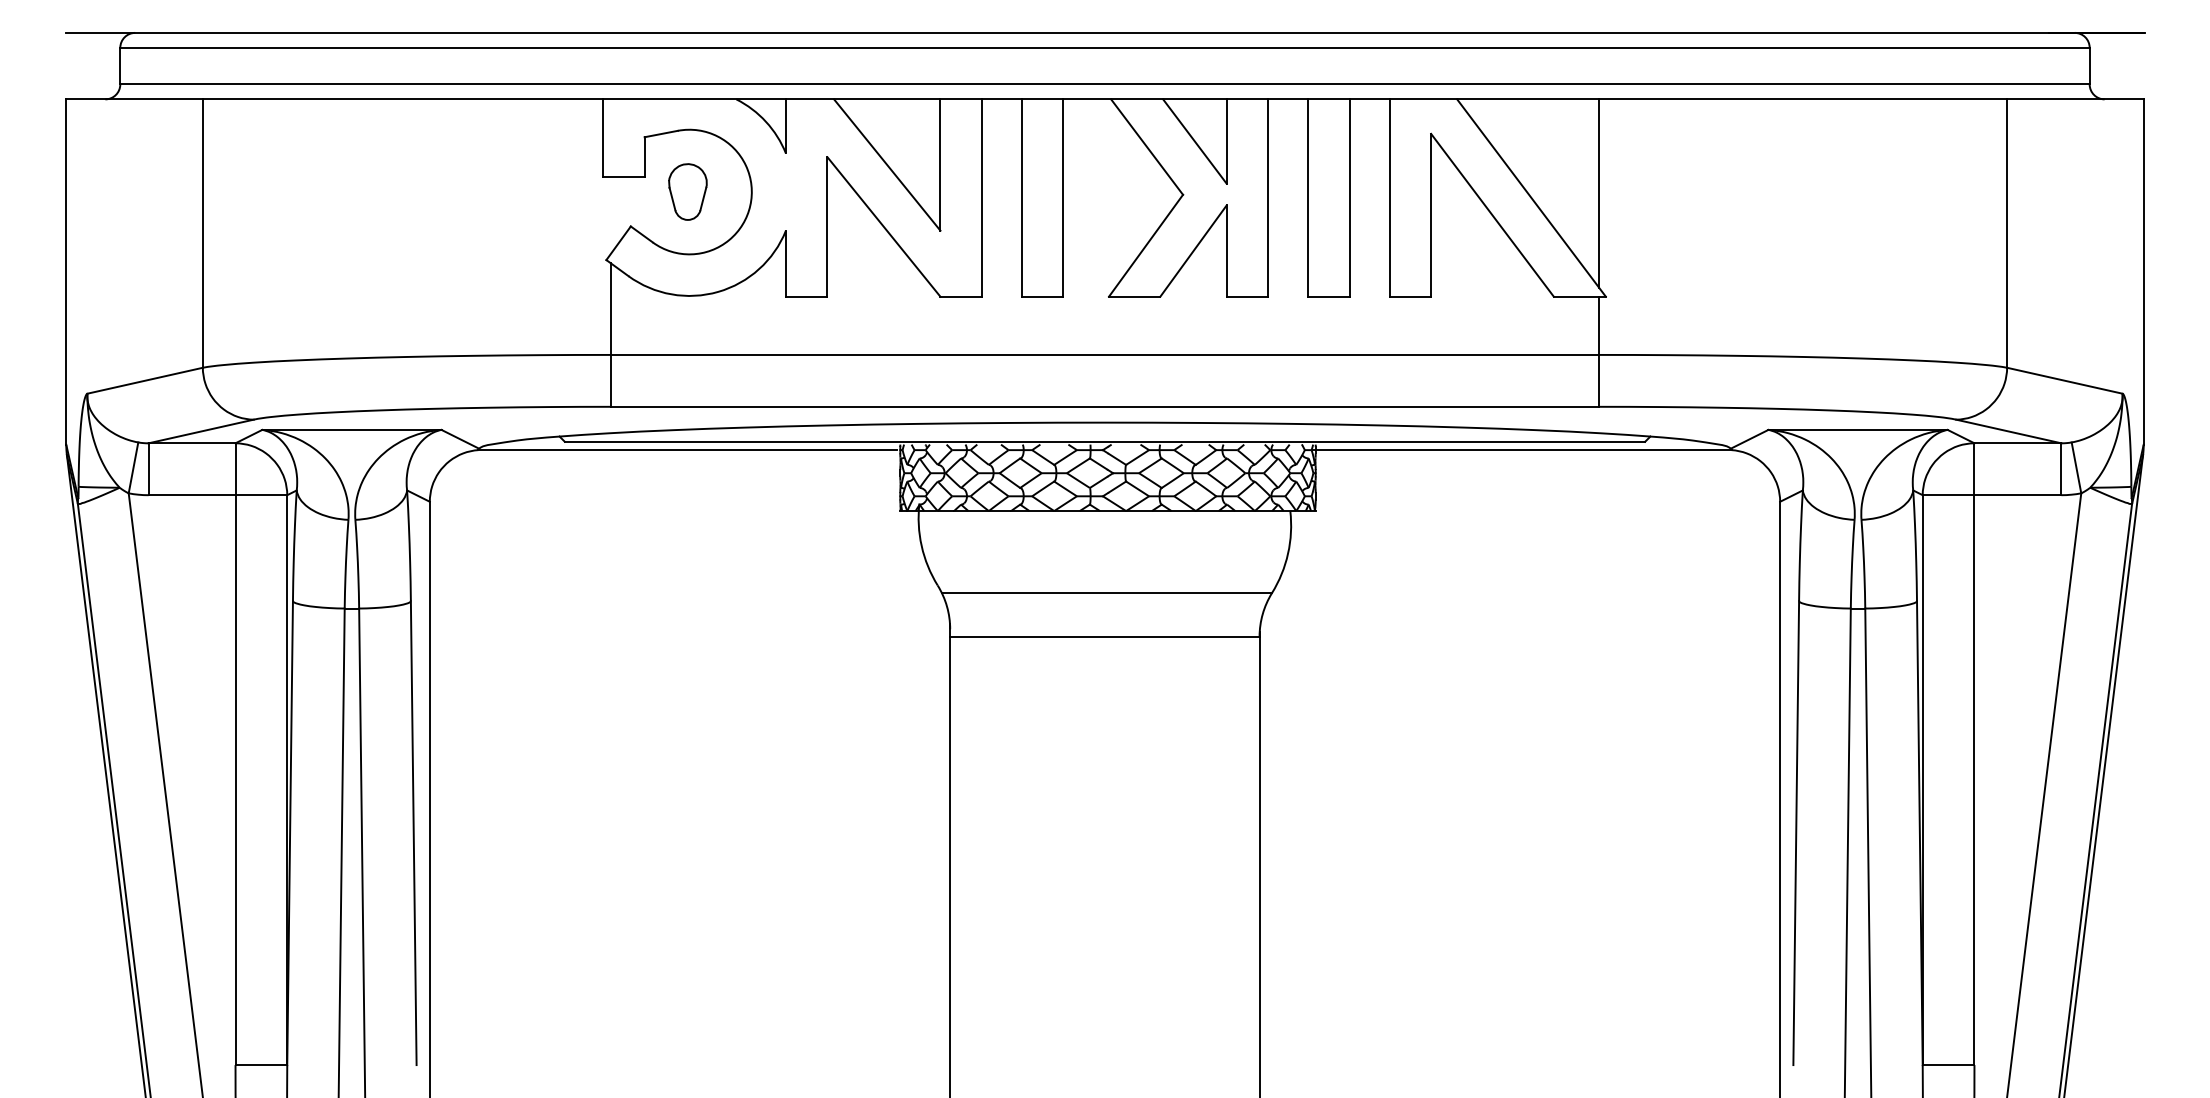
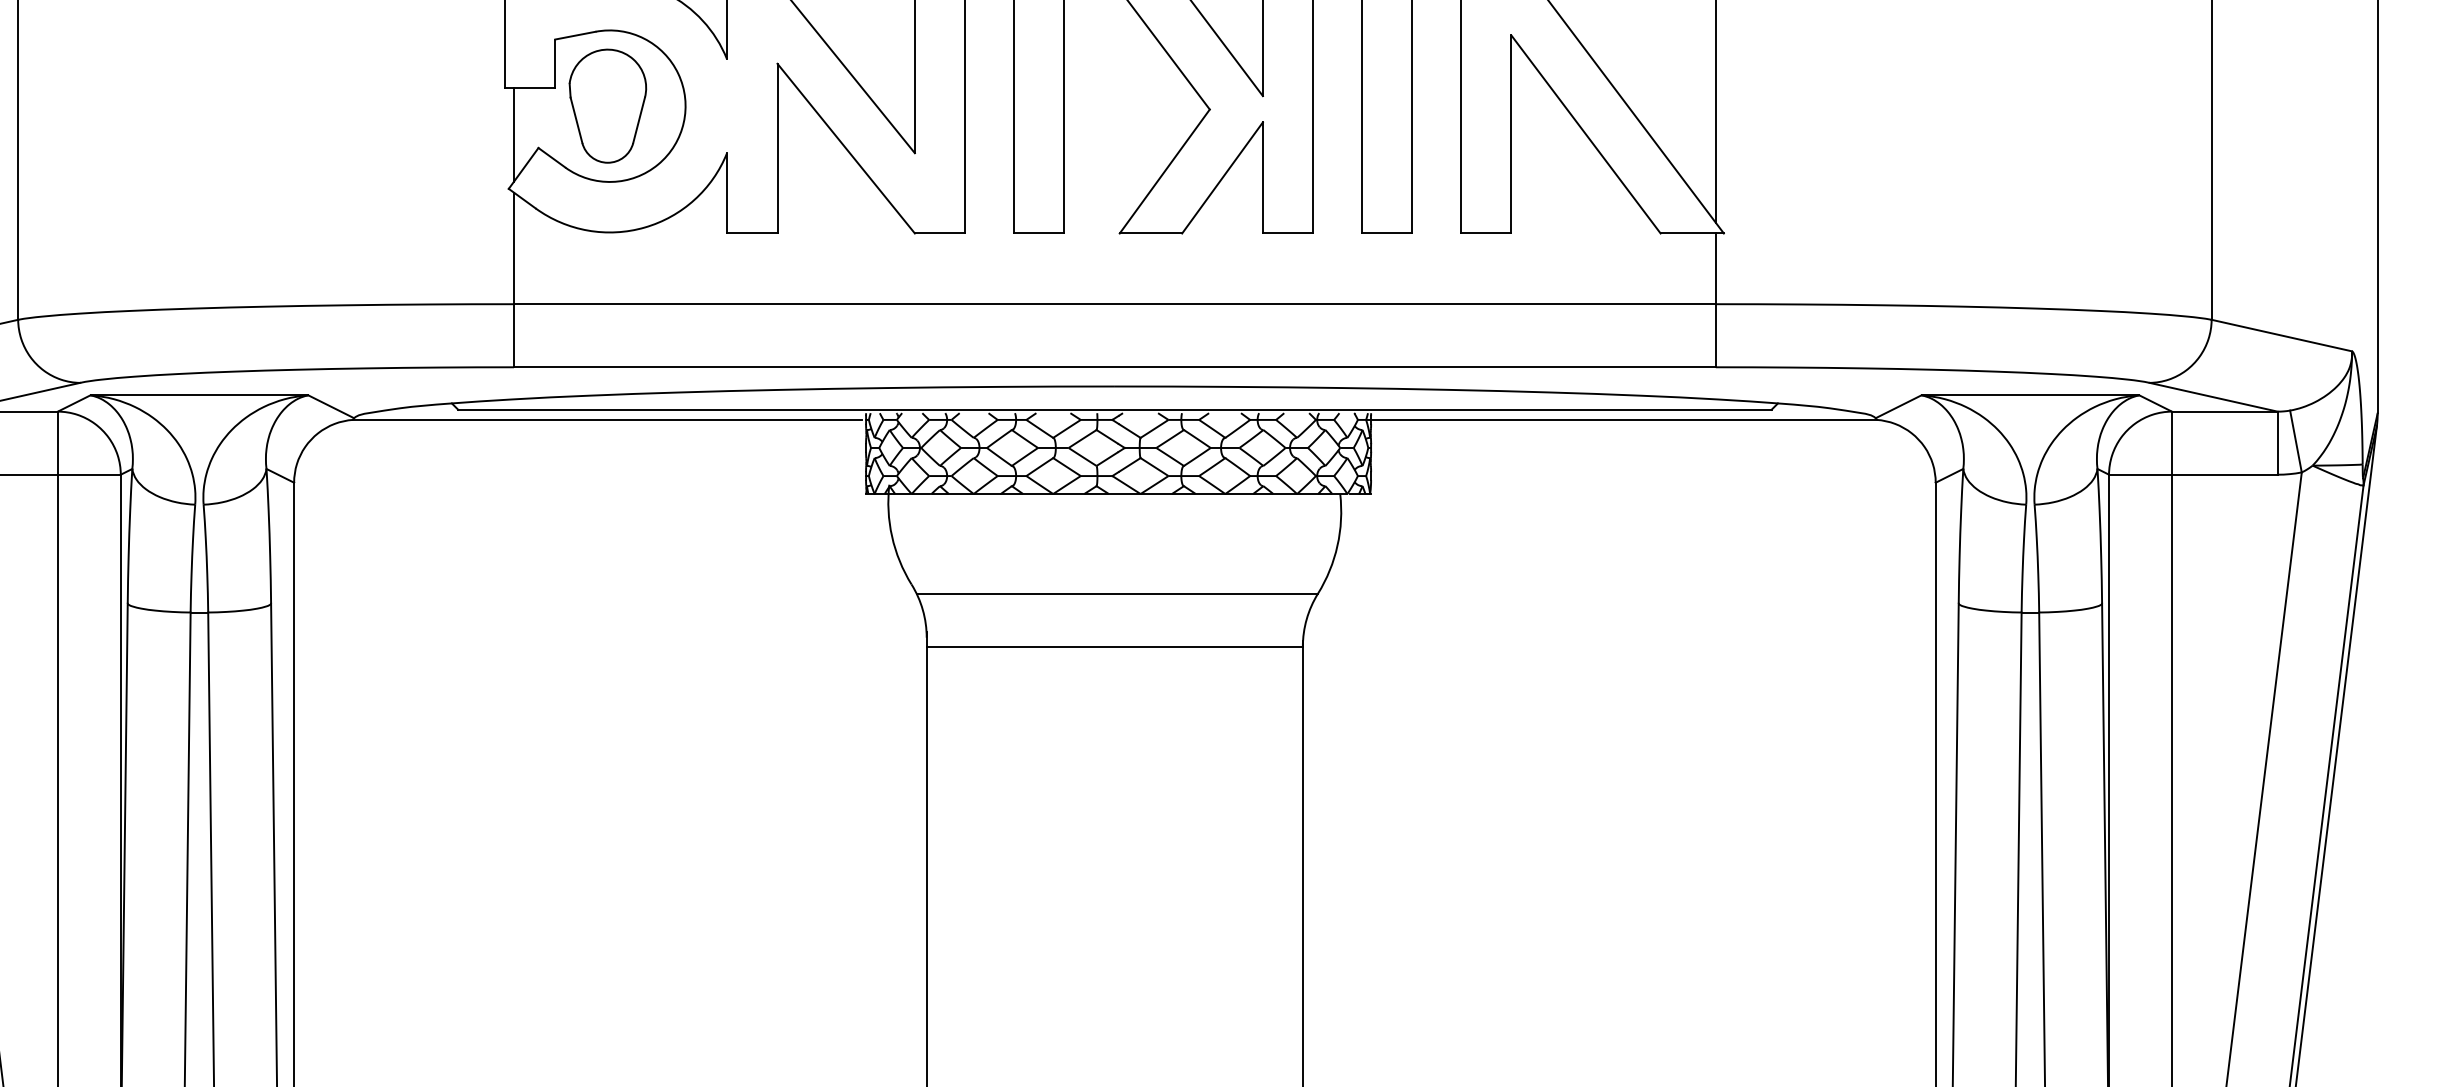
part: (687, 191) -> (607, 105), size x1.67
line: (610, 215) -> (513, 134), added

